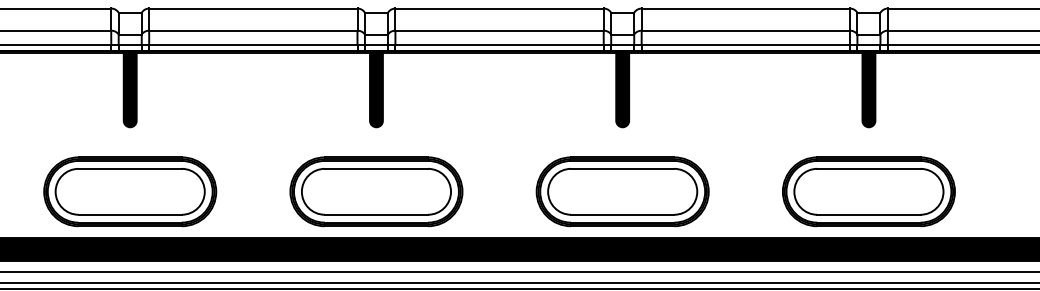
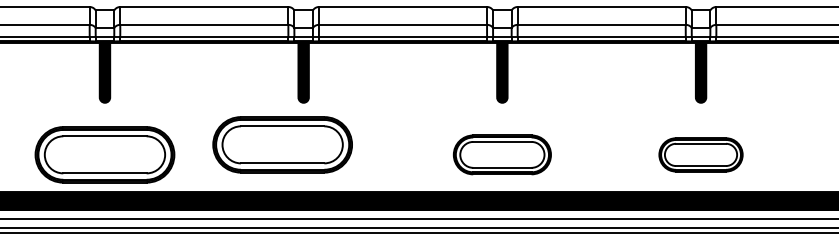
part: (376, 191) -> (282, 144), moved
part: (622, 191) -> (502, 154), size x0.7
part: (868, 191) -> (700, 154), size x0.6

